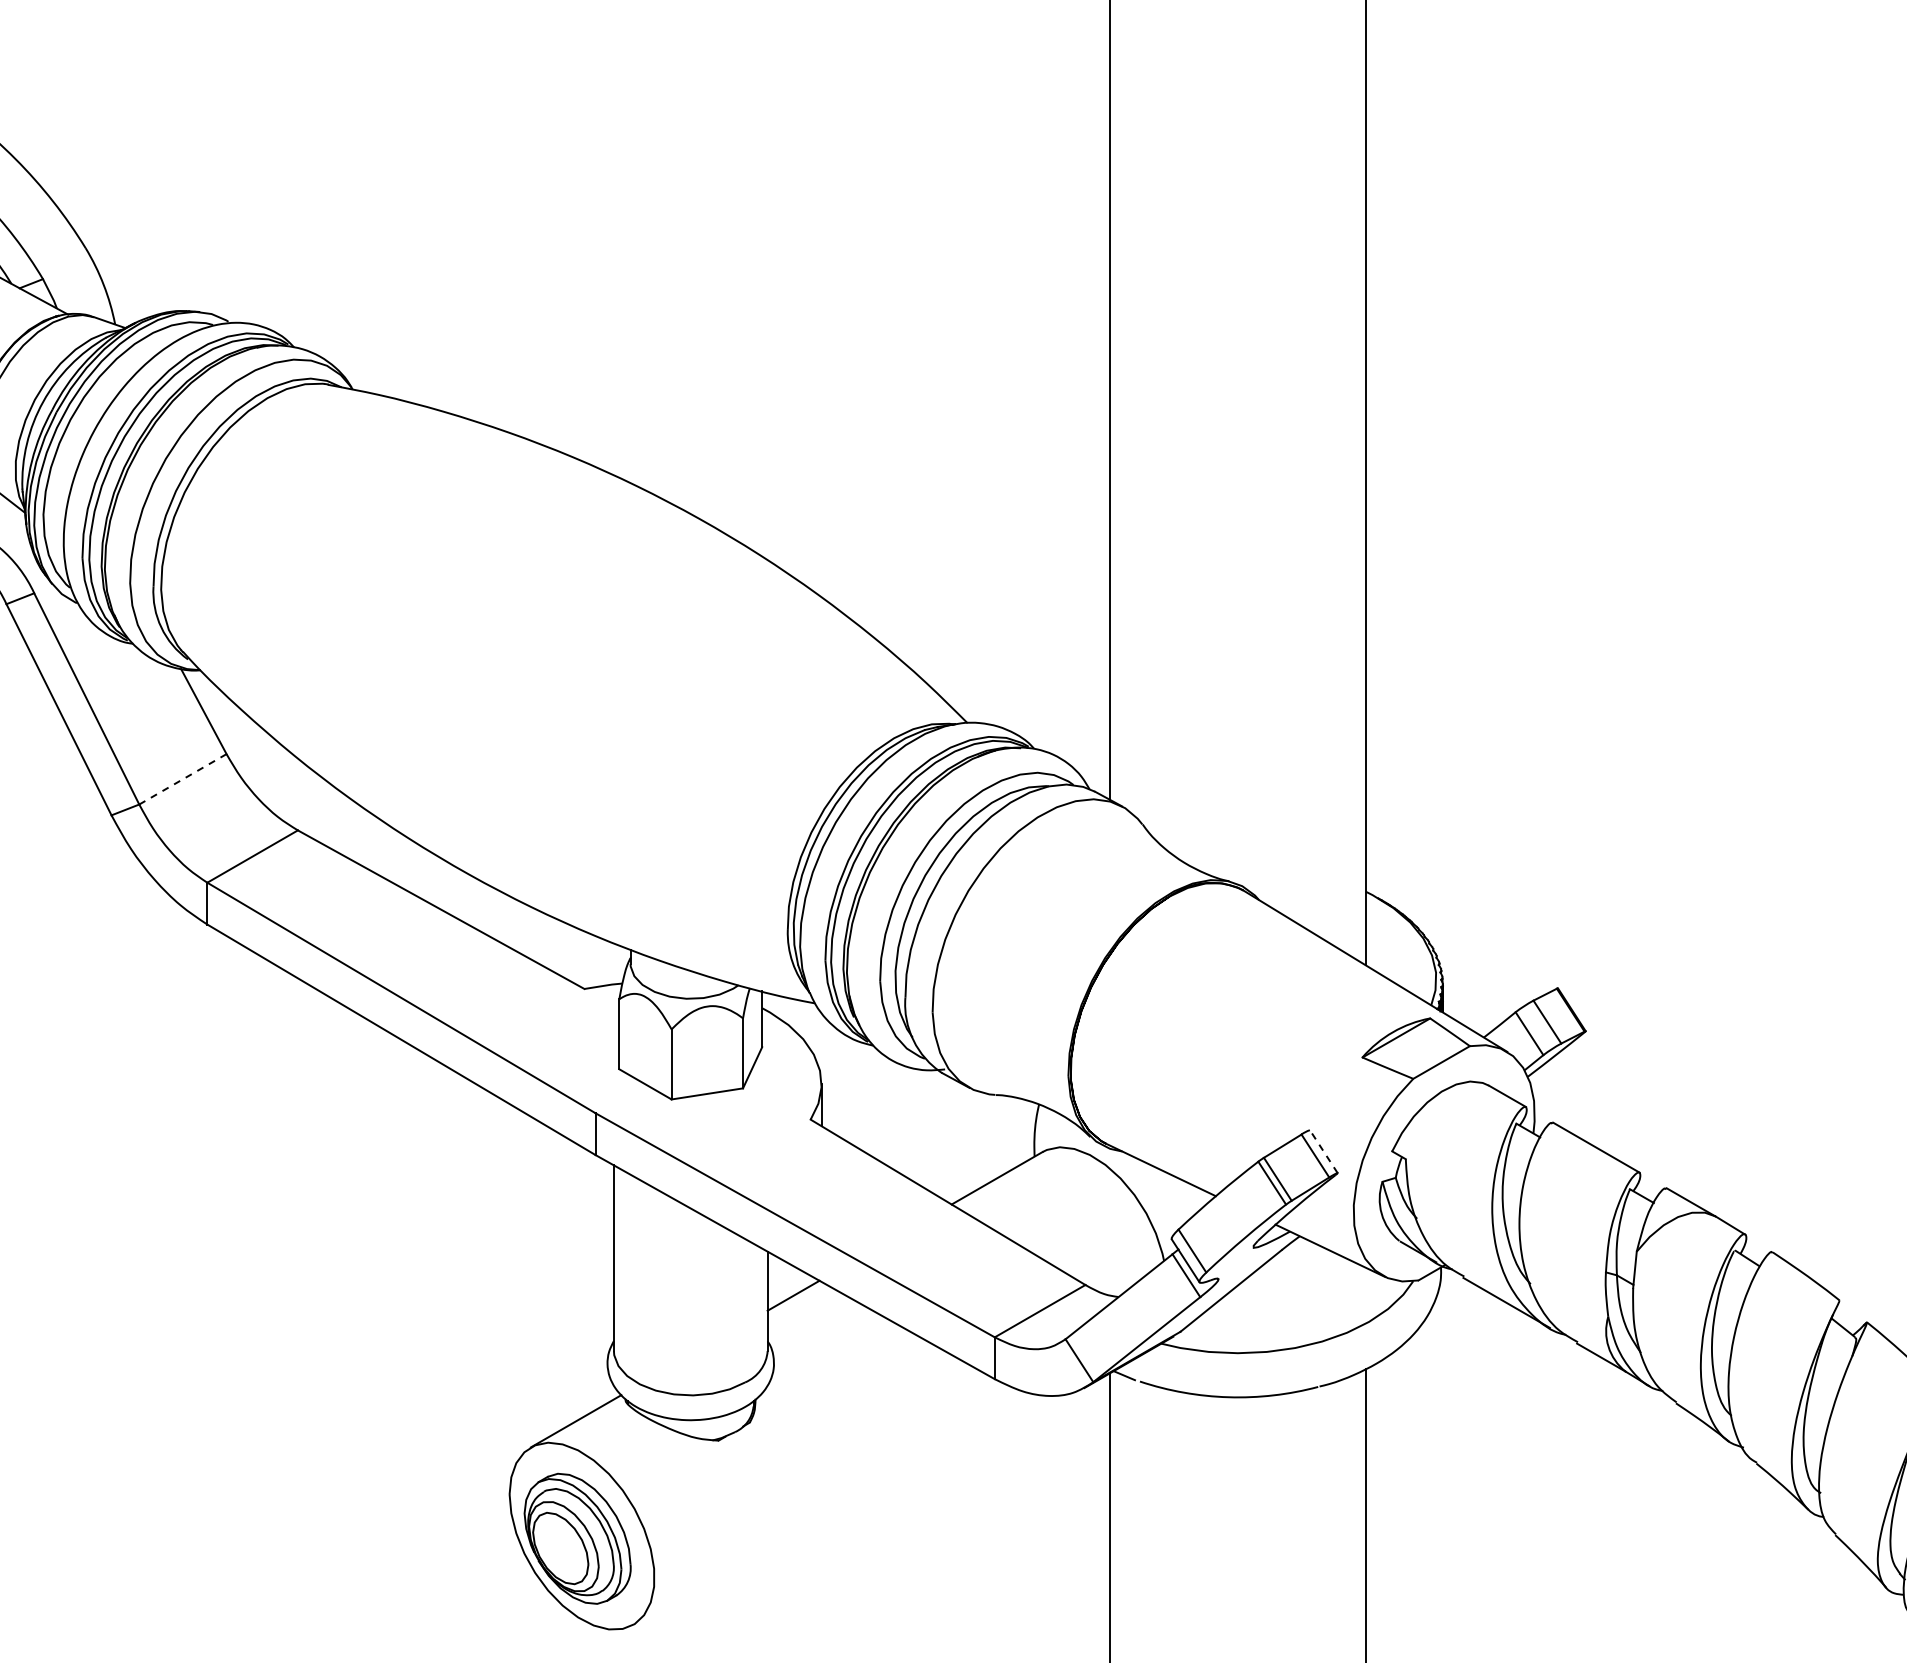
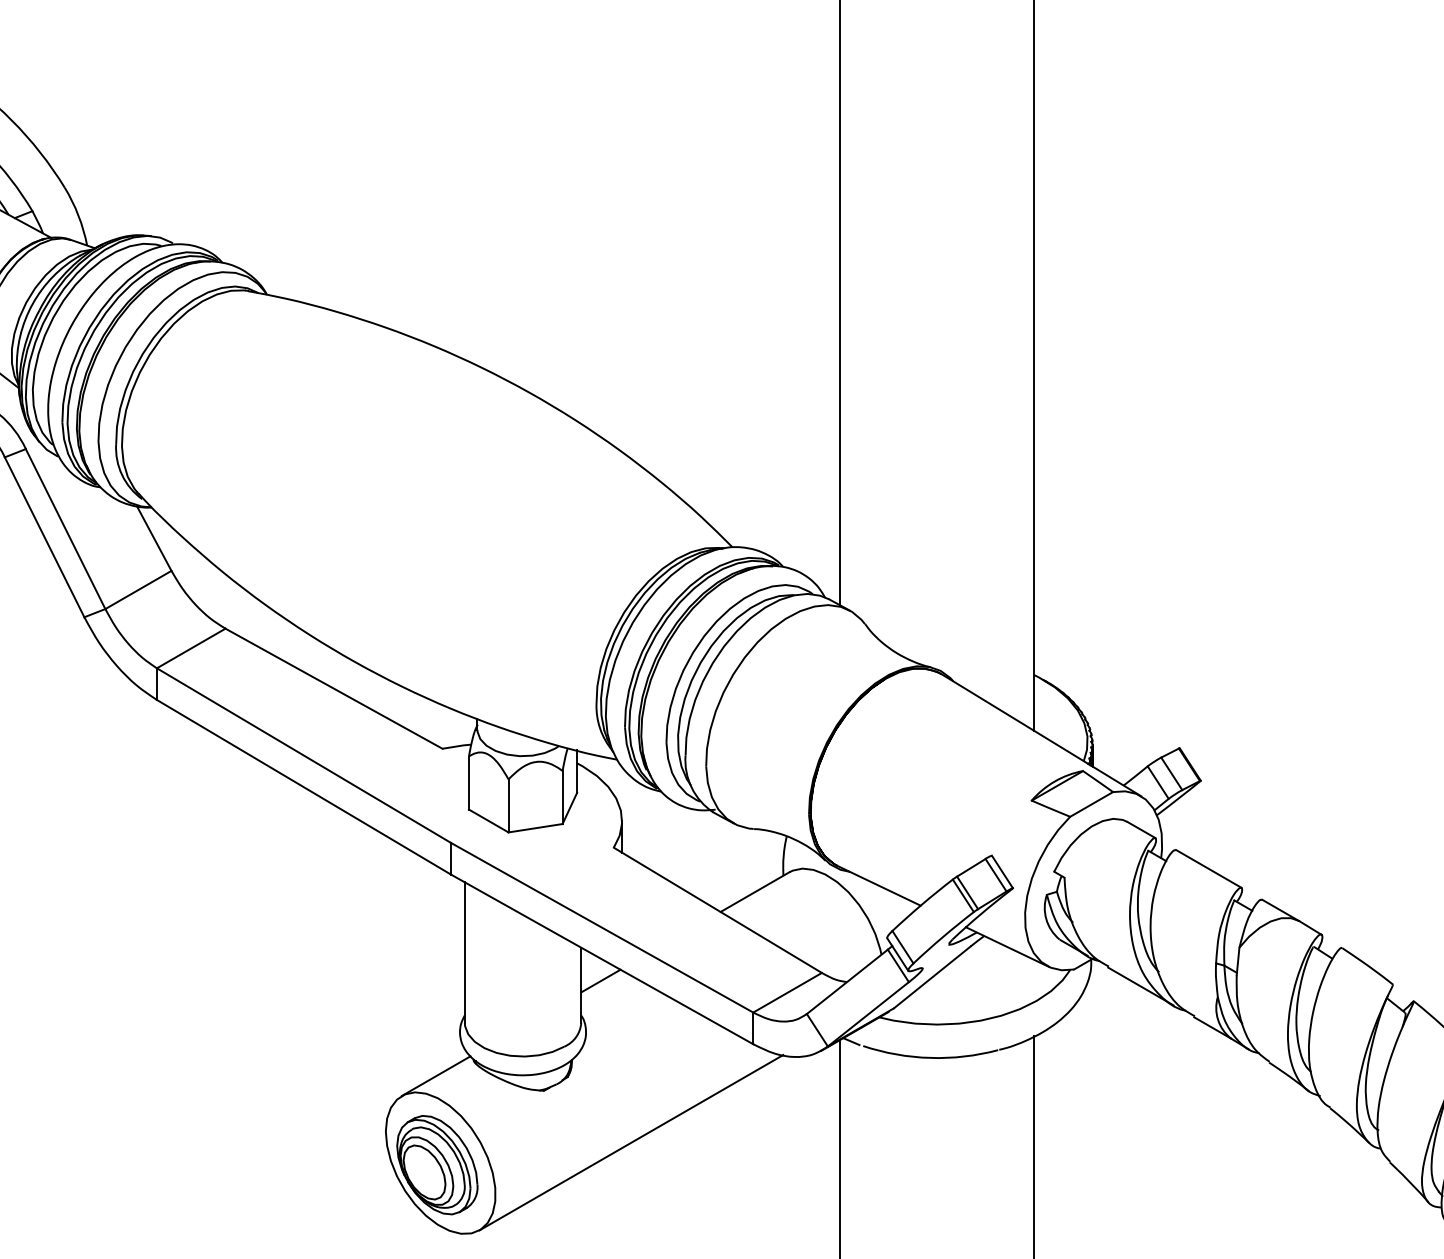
line: (183, 779) -> (138, 590), dashed -> solid
line: (1323, 1151) -> (1002, 871), dashed -> solid
line: (833, 1508) -> (631, 1142), added

